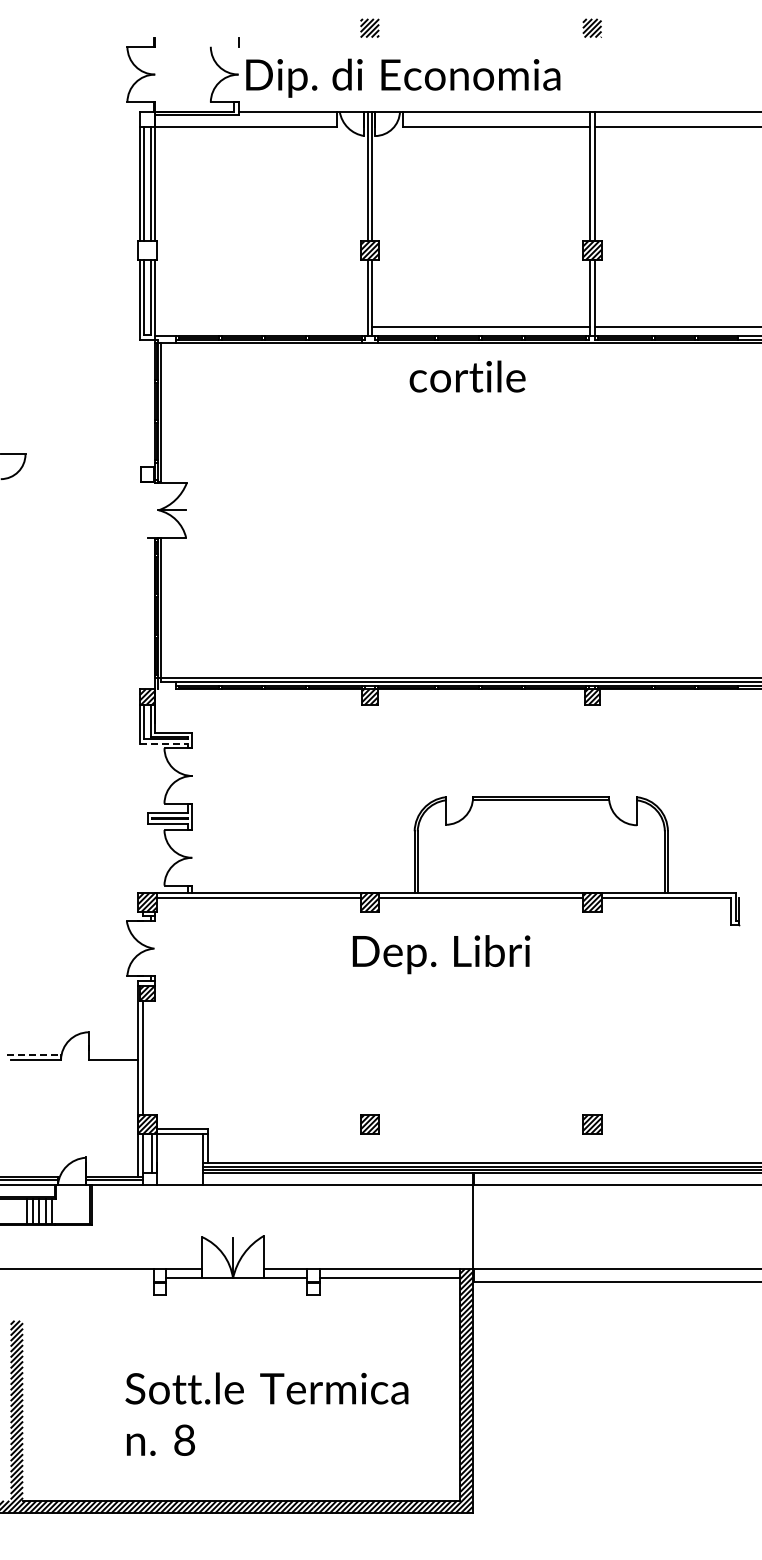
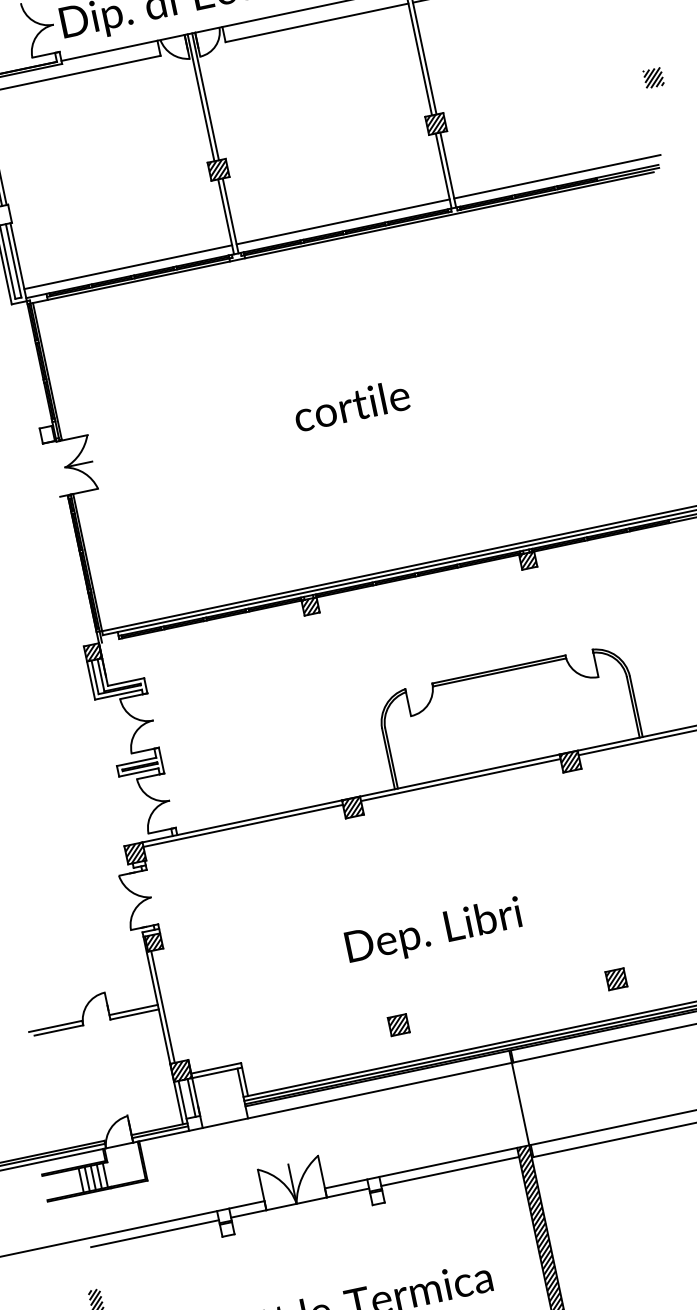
line: (261, 327) -> (128, 267), added
text: (467, 376) -> (351, 405), moved
line: (163, 743) -> (118, 694), dashed -> solid
text: (441, 954) -> (434, 932), moved
line: (34, 1055) -> (56, 1026), dashed -> solid
line: (113, 1055) -> (133, 1010), added
line: (88, 1278) -> (155, 1233), added

